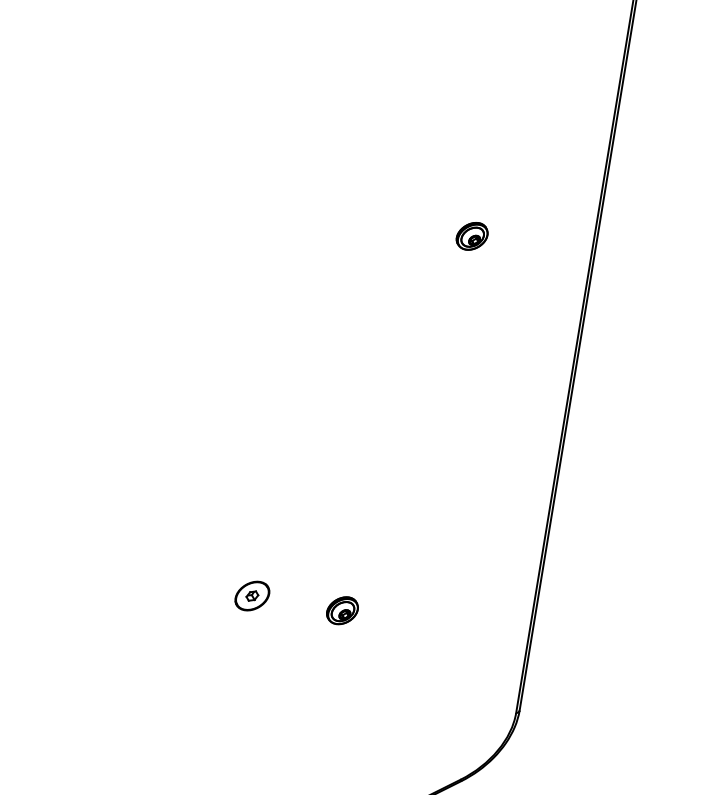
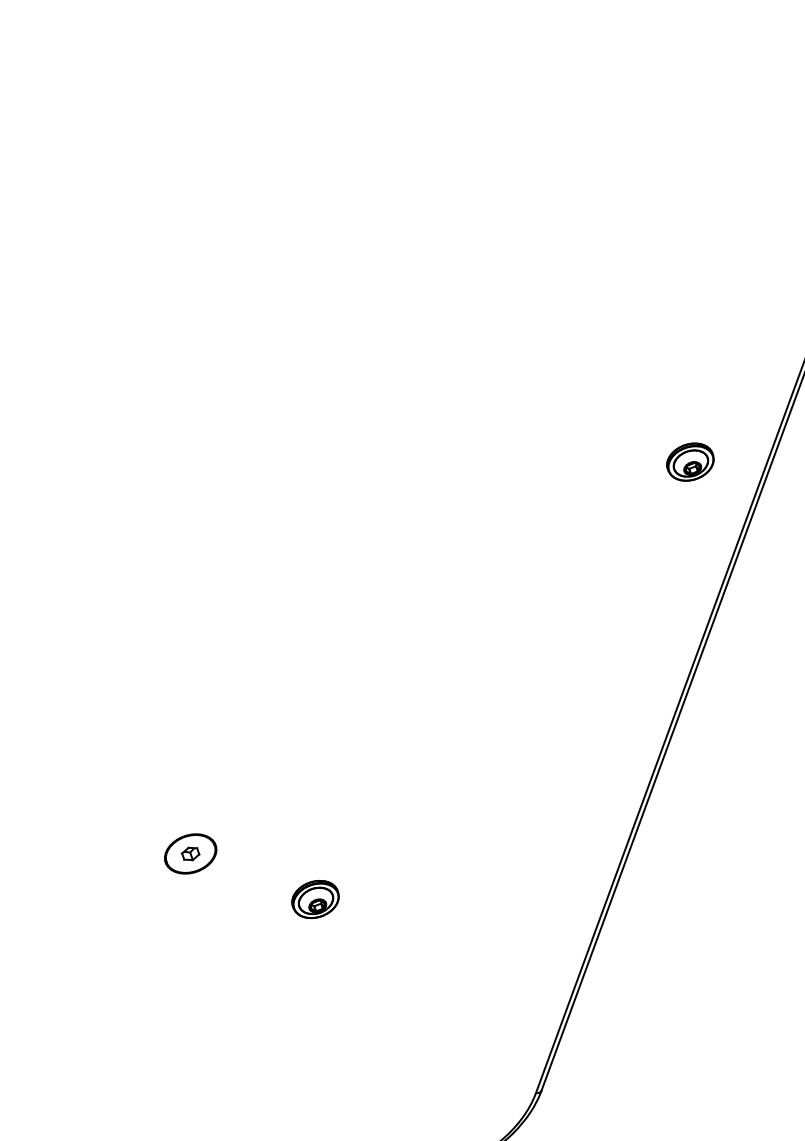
part: (471, 236) -> (689, 462), moved

